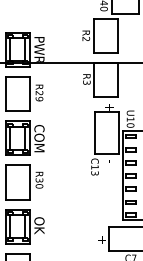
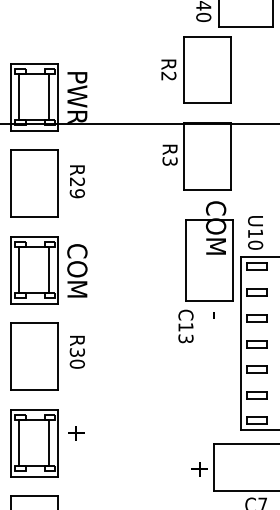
text: (110, 116) -> (216, 227), + -> COM
text: (39, 225) -> (77, 440), OK -> +

